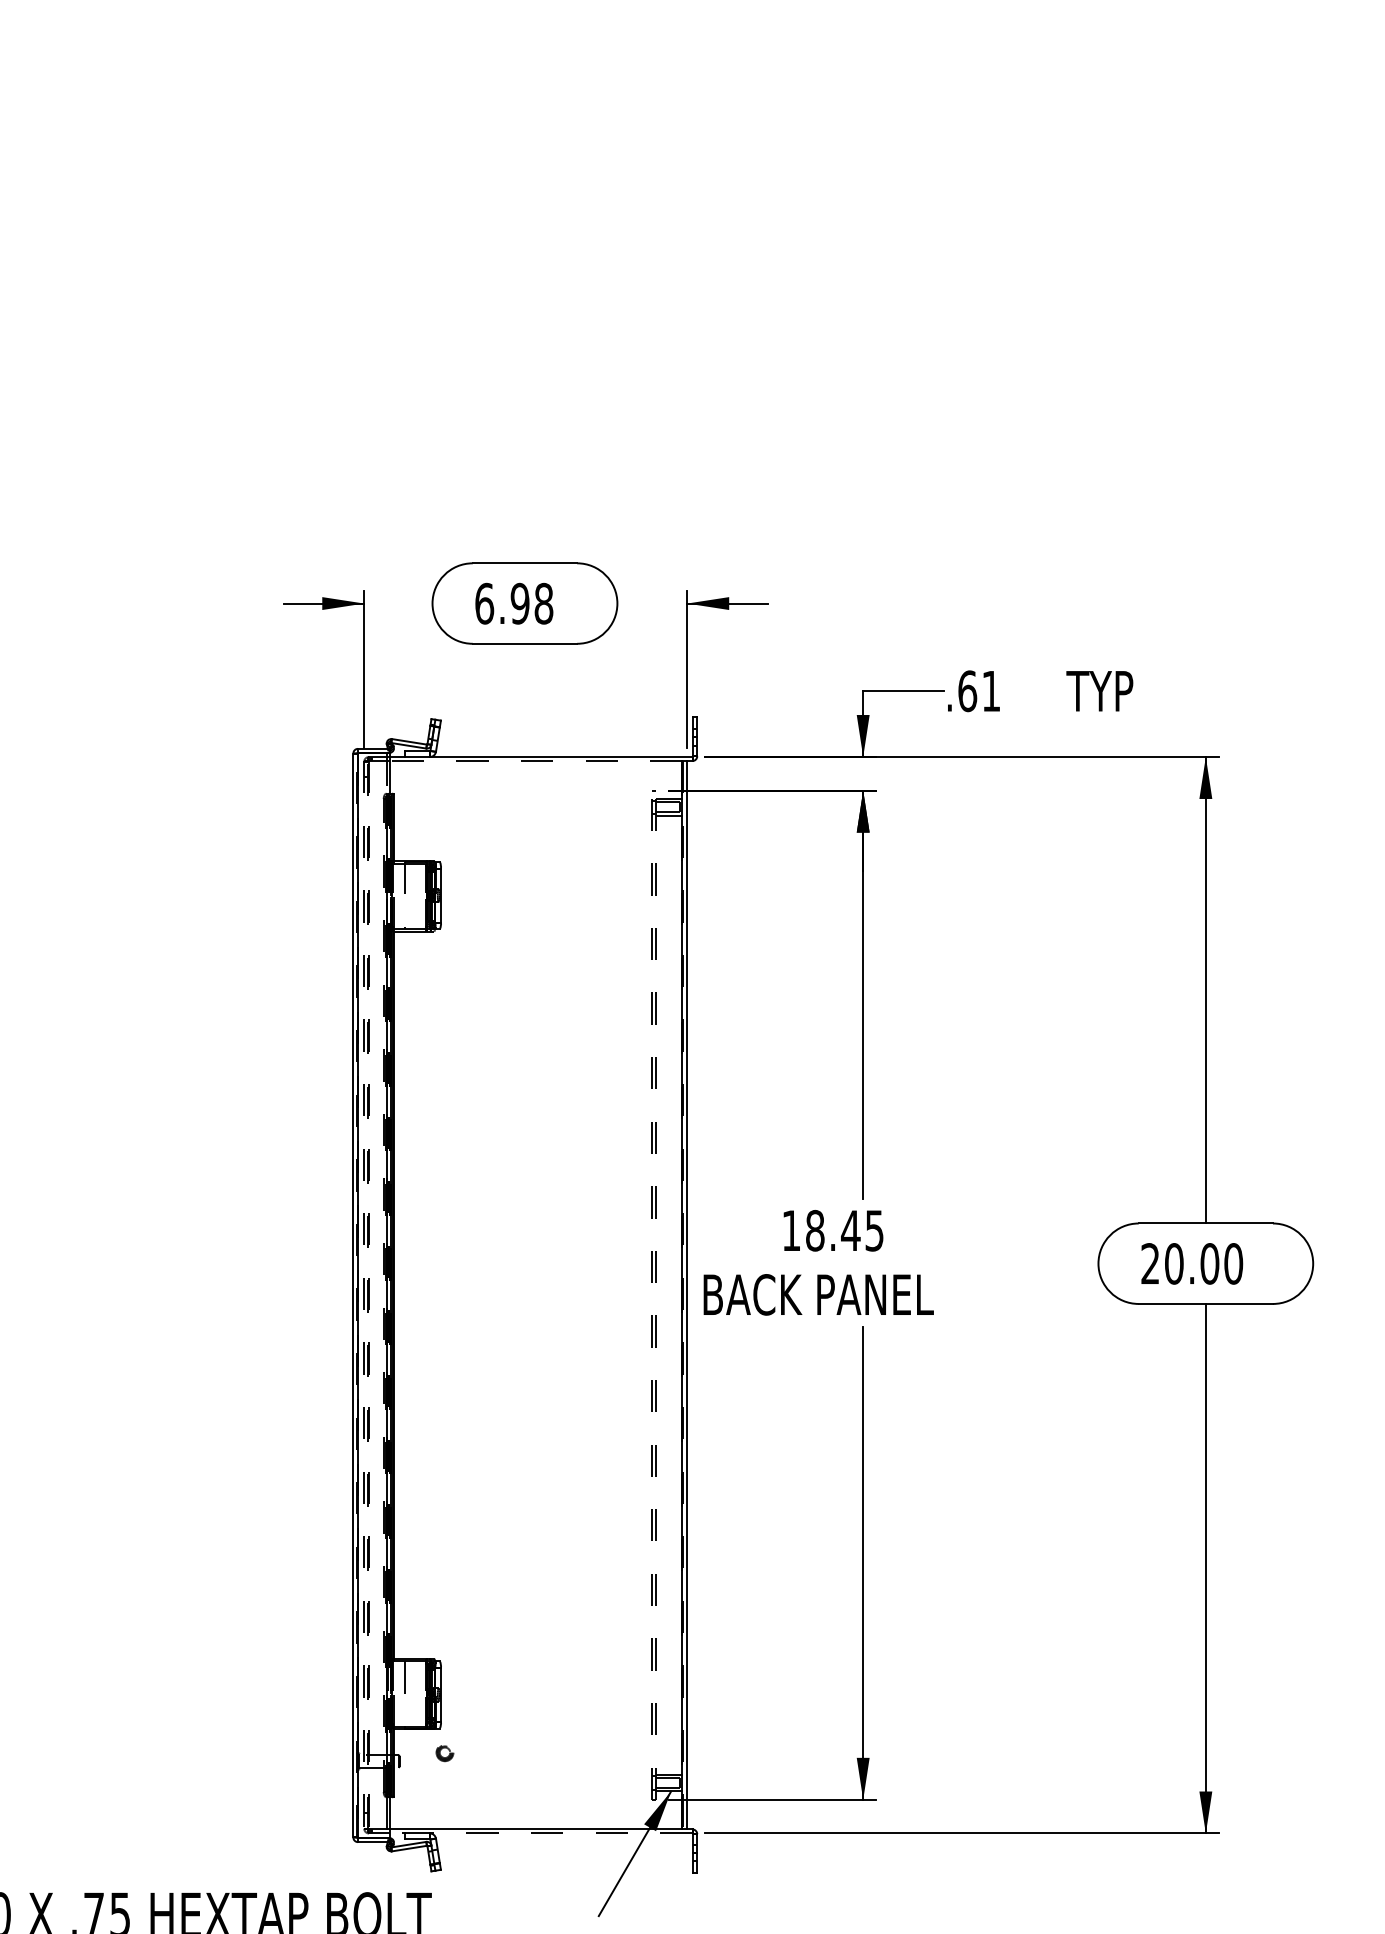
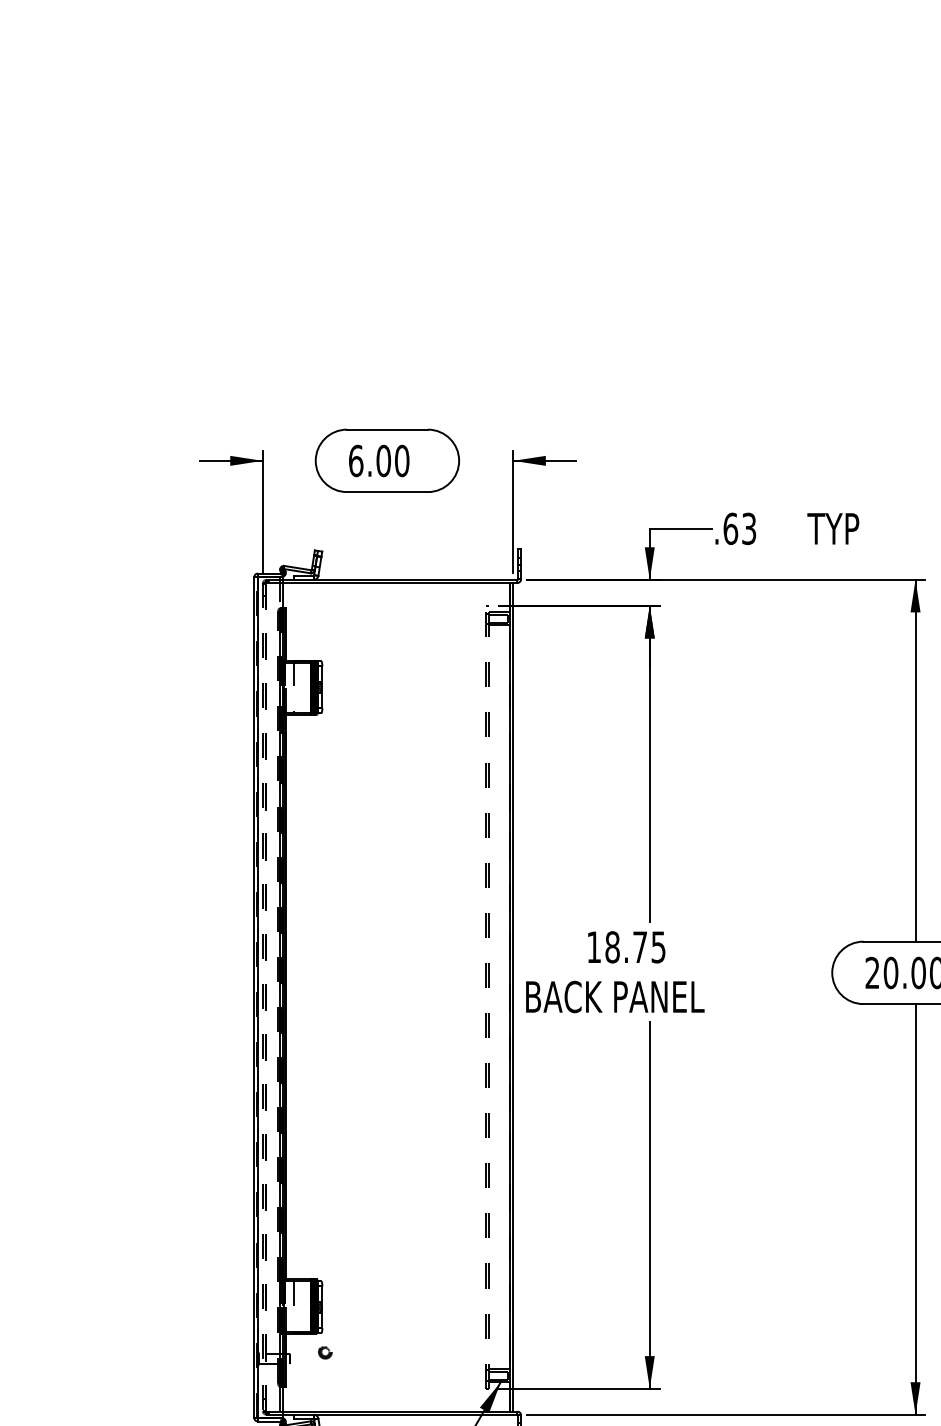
text: (531, 603) -> (392, 460), 6.98 -> 6.00
text: (991, 691) -> (749, 529), .61 -> .63
line: (535, 761) -> (395, 583), dashed -> solid
text: (850, 1230) -> (639, 947), 18.45 -> 18.75
line: (540, 1833) -> (399, 1414), dashed -> solid

